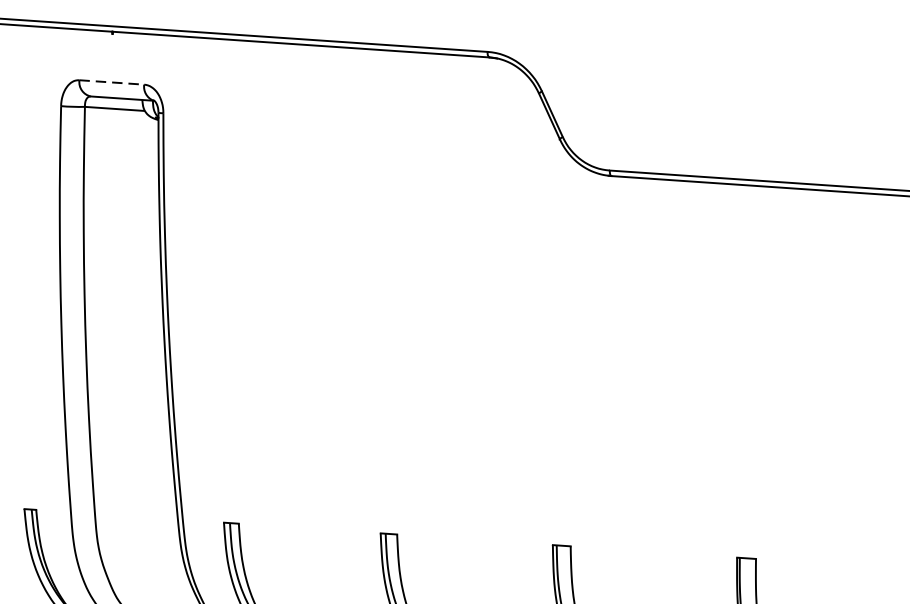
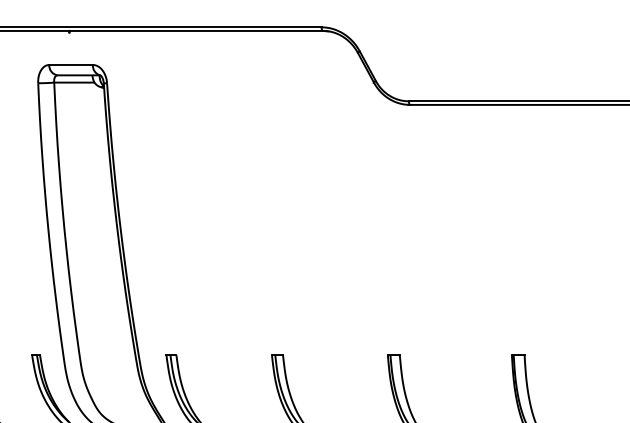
line: (112, 83) -> (71, 65), dashed -> solid

